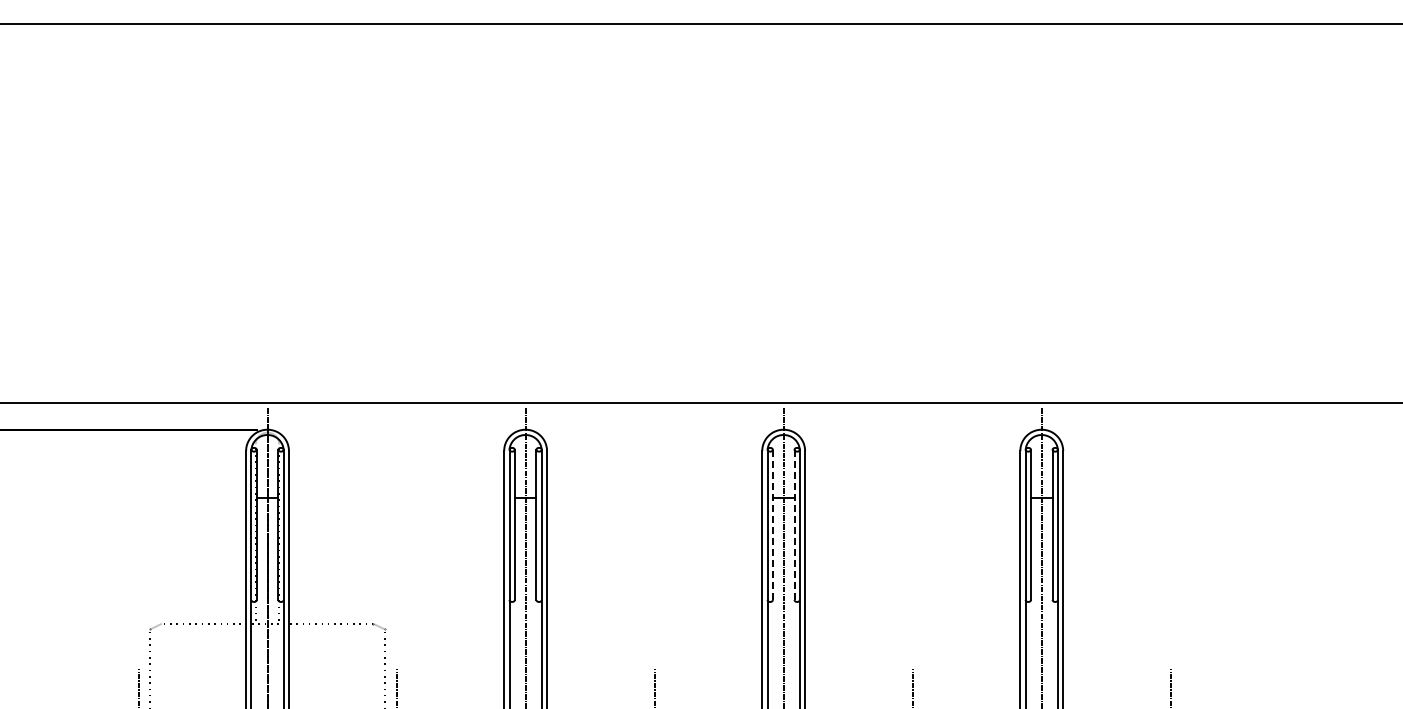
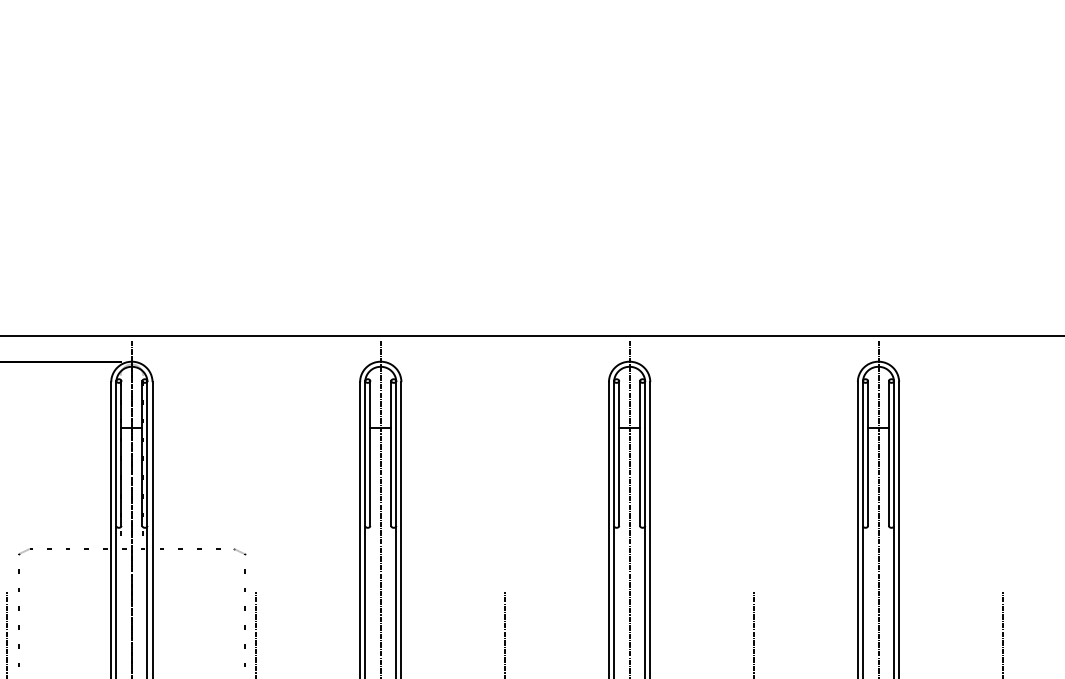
line: (772, 524) -> (618, 453), dashed -> solid
line: (794, 524) -> (640, 453), dashed -> solid

